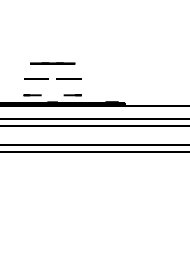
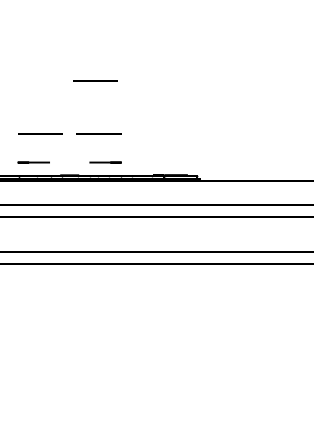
line: (66, 48) -> (94, 78), added
line: (52, 63) -> (69, 105), removed

